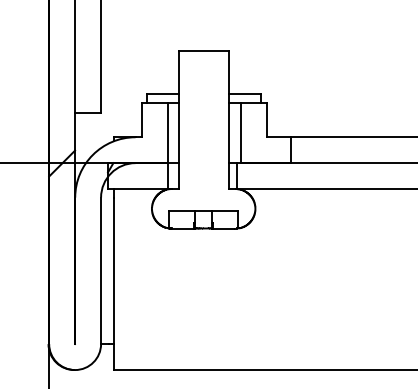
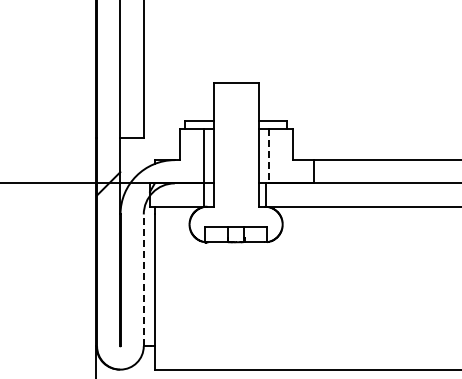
line: (240, 133) -> (269, 156), solid -> dashed
line: (100, 271) -> (143, 280), solid -> dashed

